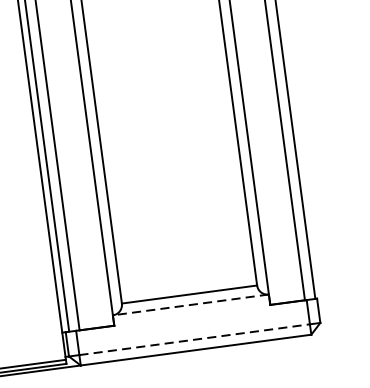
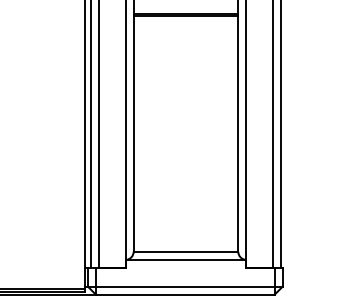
line: (190, 304) -> (185, 259), dashed -> solid
line: (194, 339) -> (185, 286), dashed -> solid

